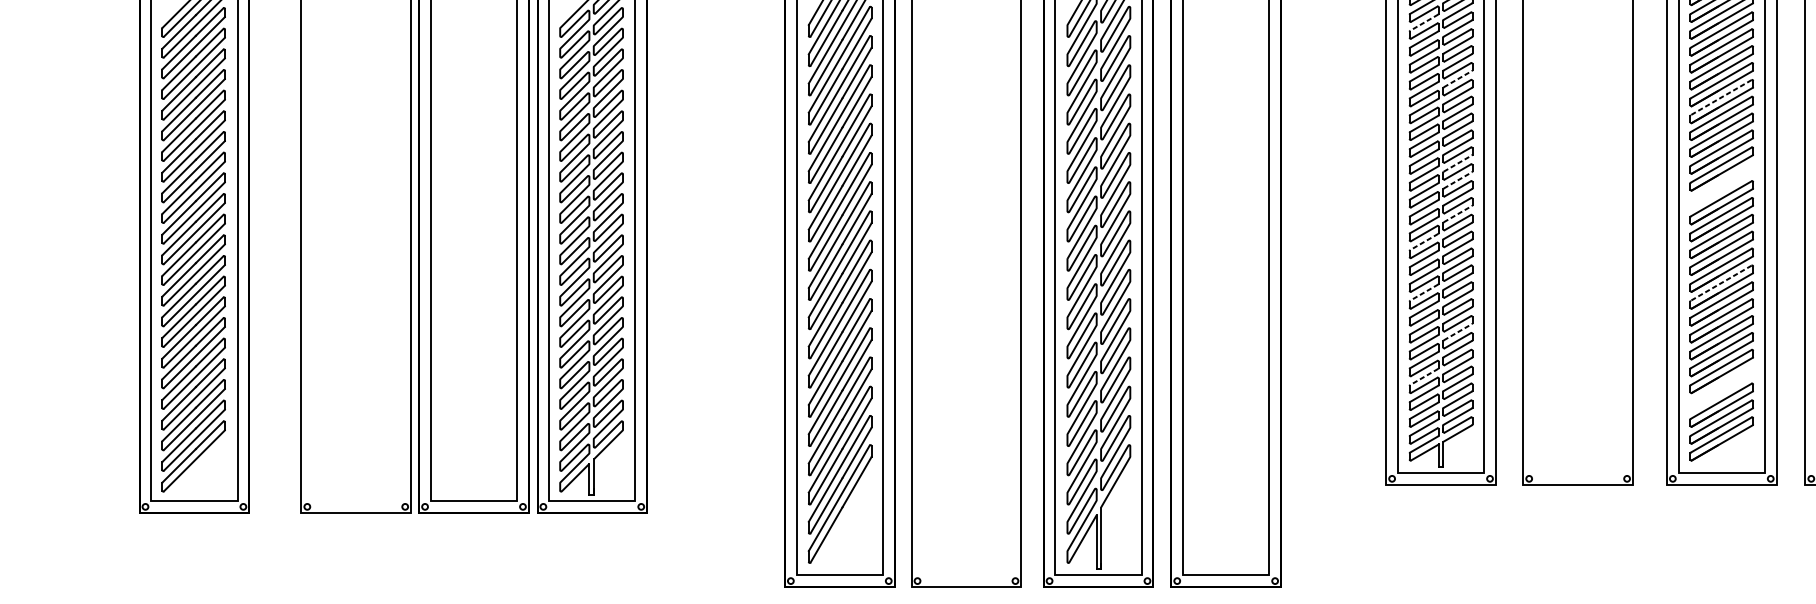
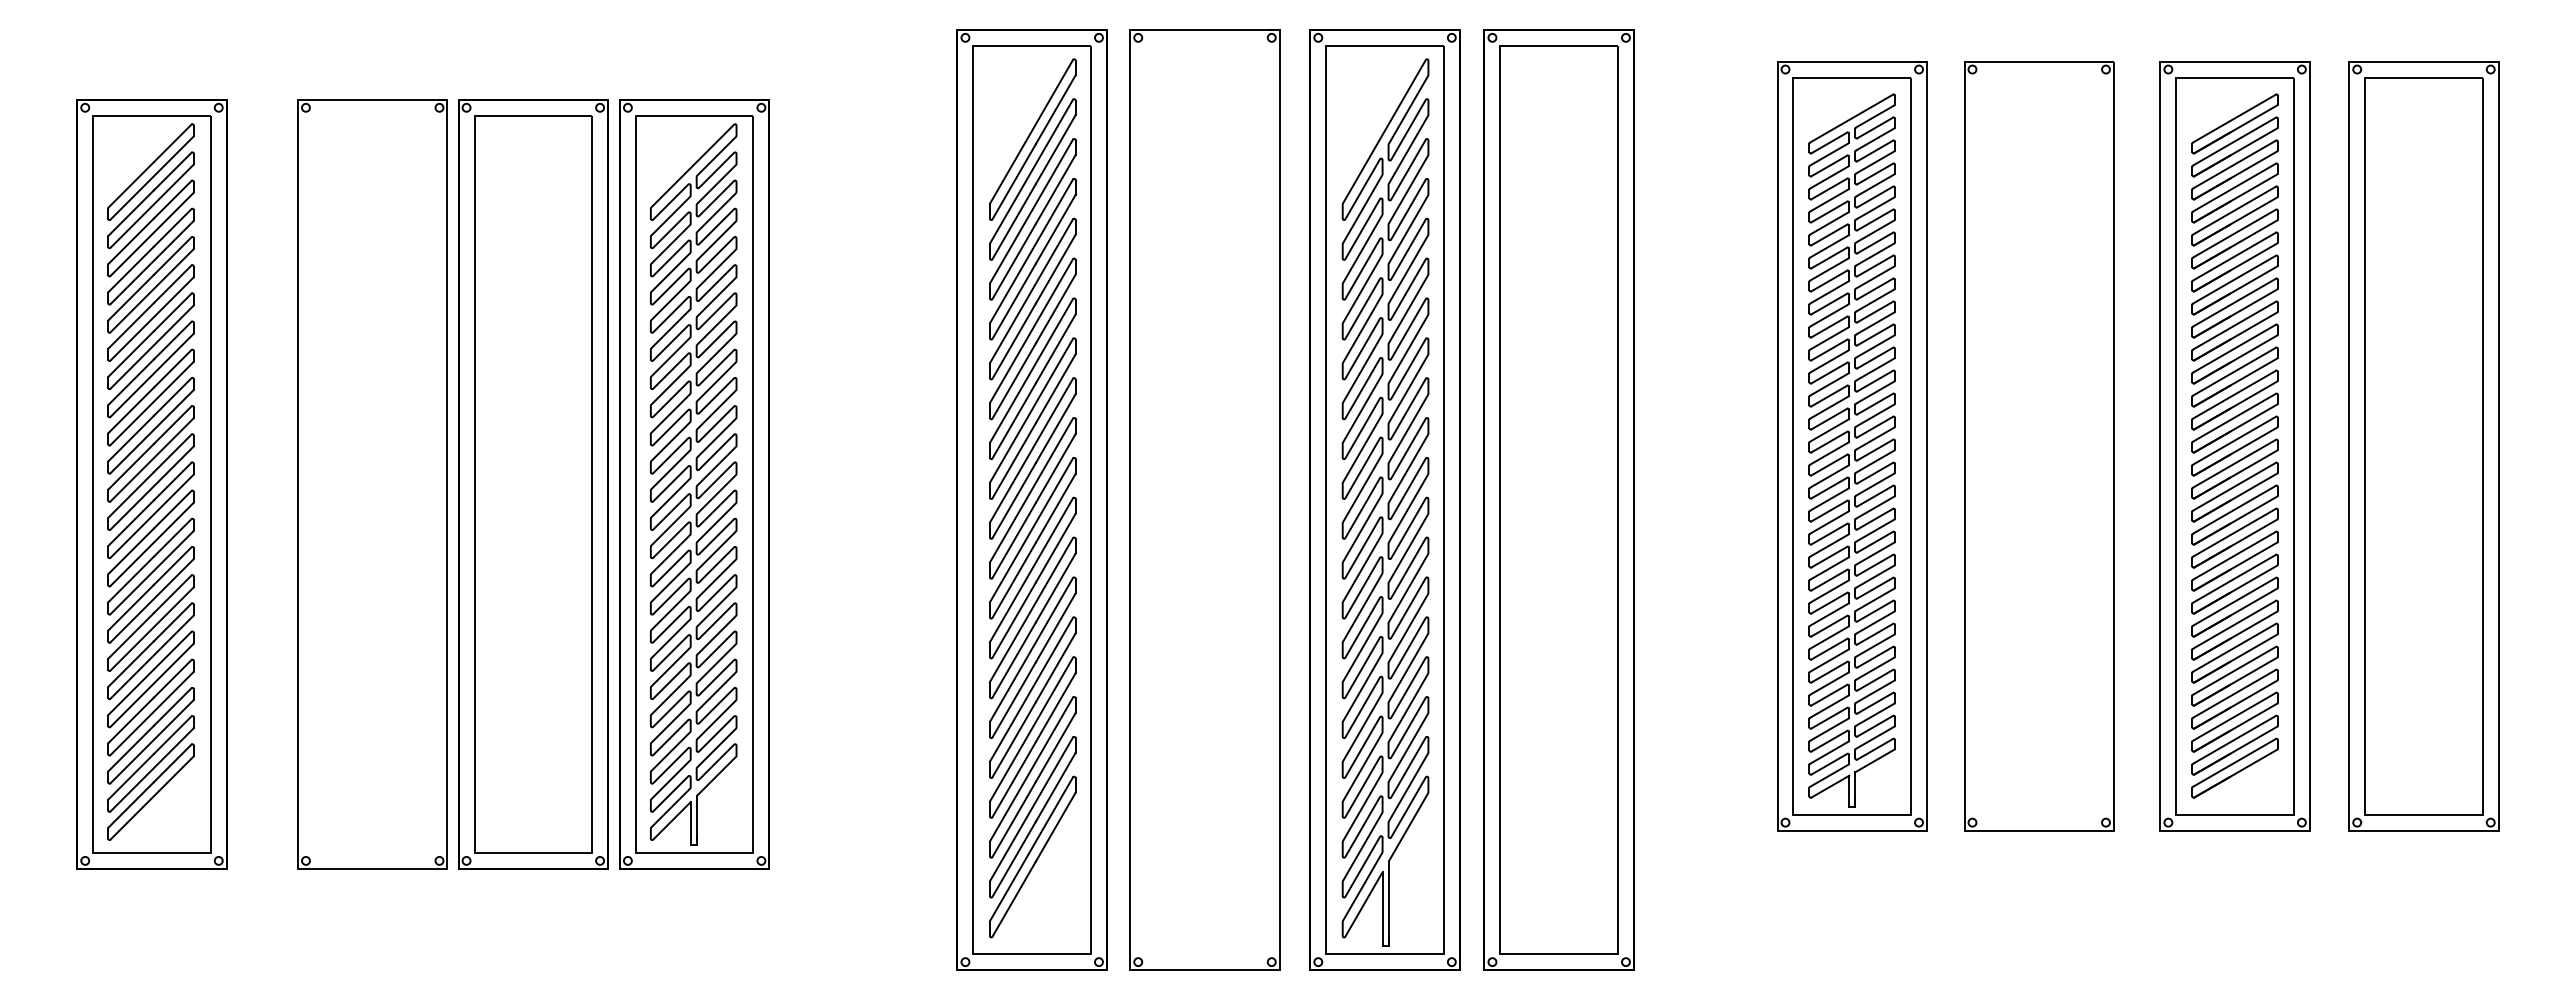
line: (1423, 22) -> (1828, 200), dashed -> solid
line: (1458, 79) -> (1875, 277), dashed -> solid
line: (1721, 97) -> (2234, 302), dashed -> solid
line: (1458, 163) -> (1875, 392), dashed -> solid
line: (1458, 180) -> (1875, 415), dashed -> solid
part: (1721, 185) -> (2234, 422), added
line: (1458, 214) -> (1875, 461), dashed -> solid
line: (1423, 241) -> (1828, 499), dashed -> solid
line: (1721, 282) -> (2234, 555), dashed -> solid
line: (1423, 292) -> (1828, 568), dashed -> solid
line: (1458, 332) -> (1875, 622), dashed -> solid
line: (1423, 376) -> (1828, 683), dashed -> solid
part: (1721, 387) -> (2234, 698), added

